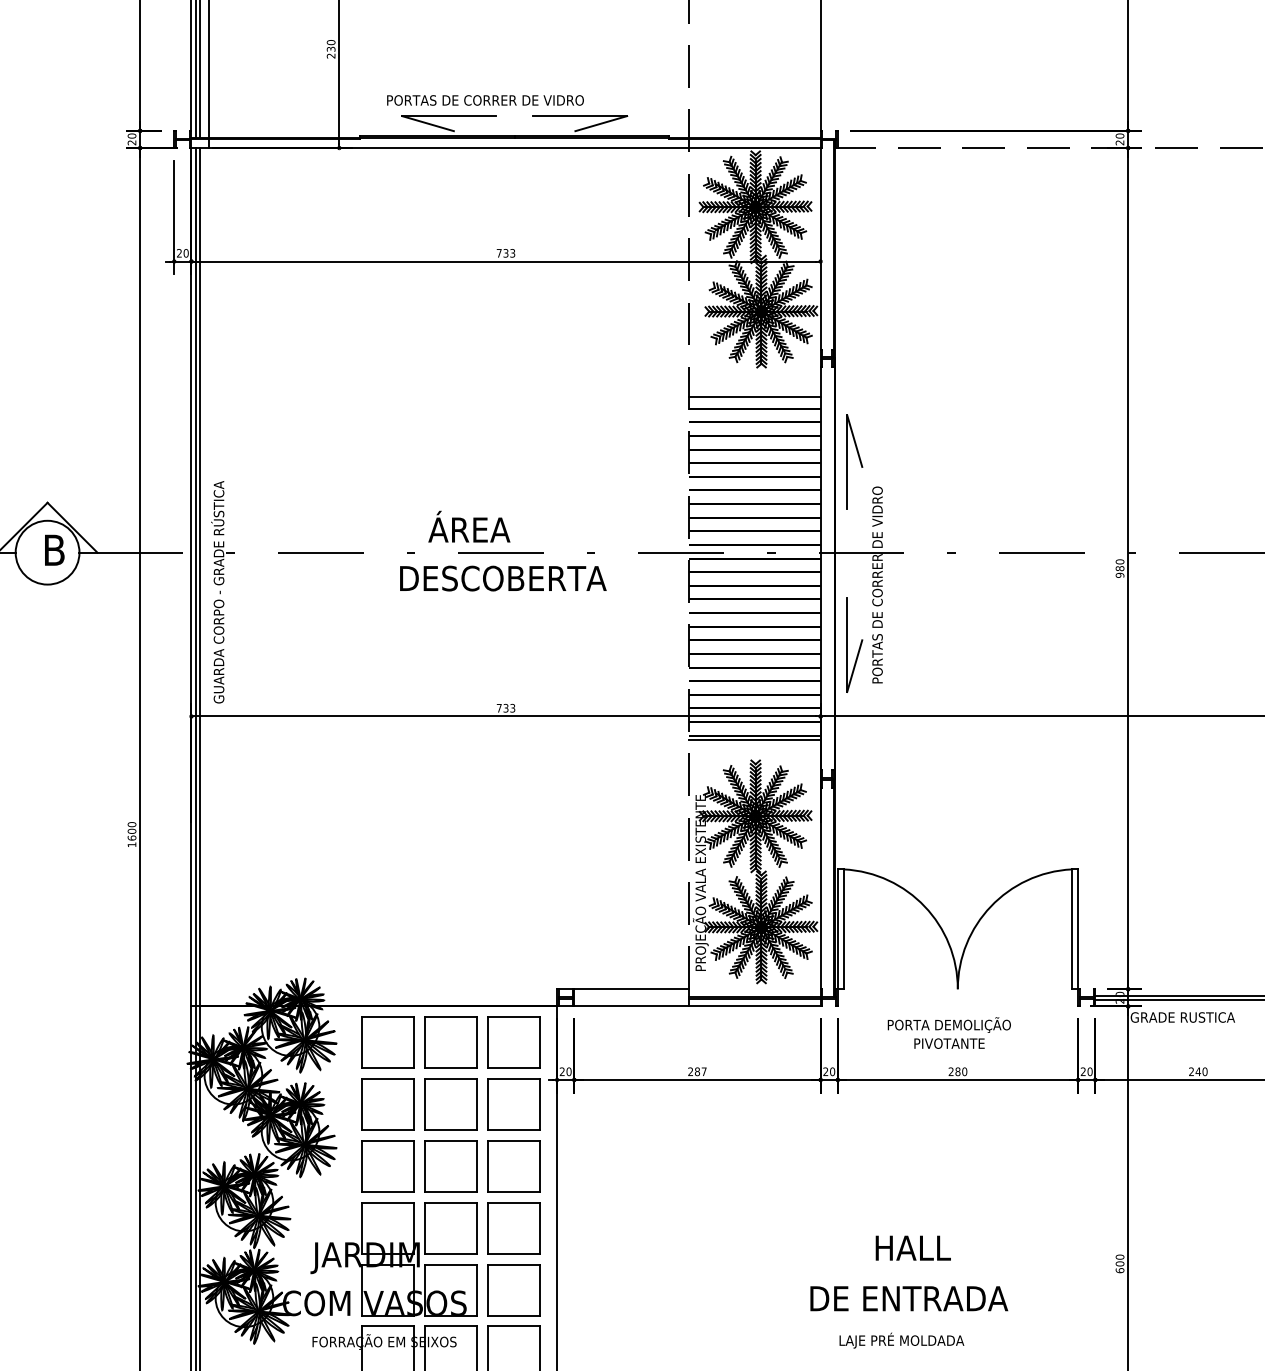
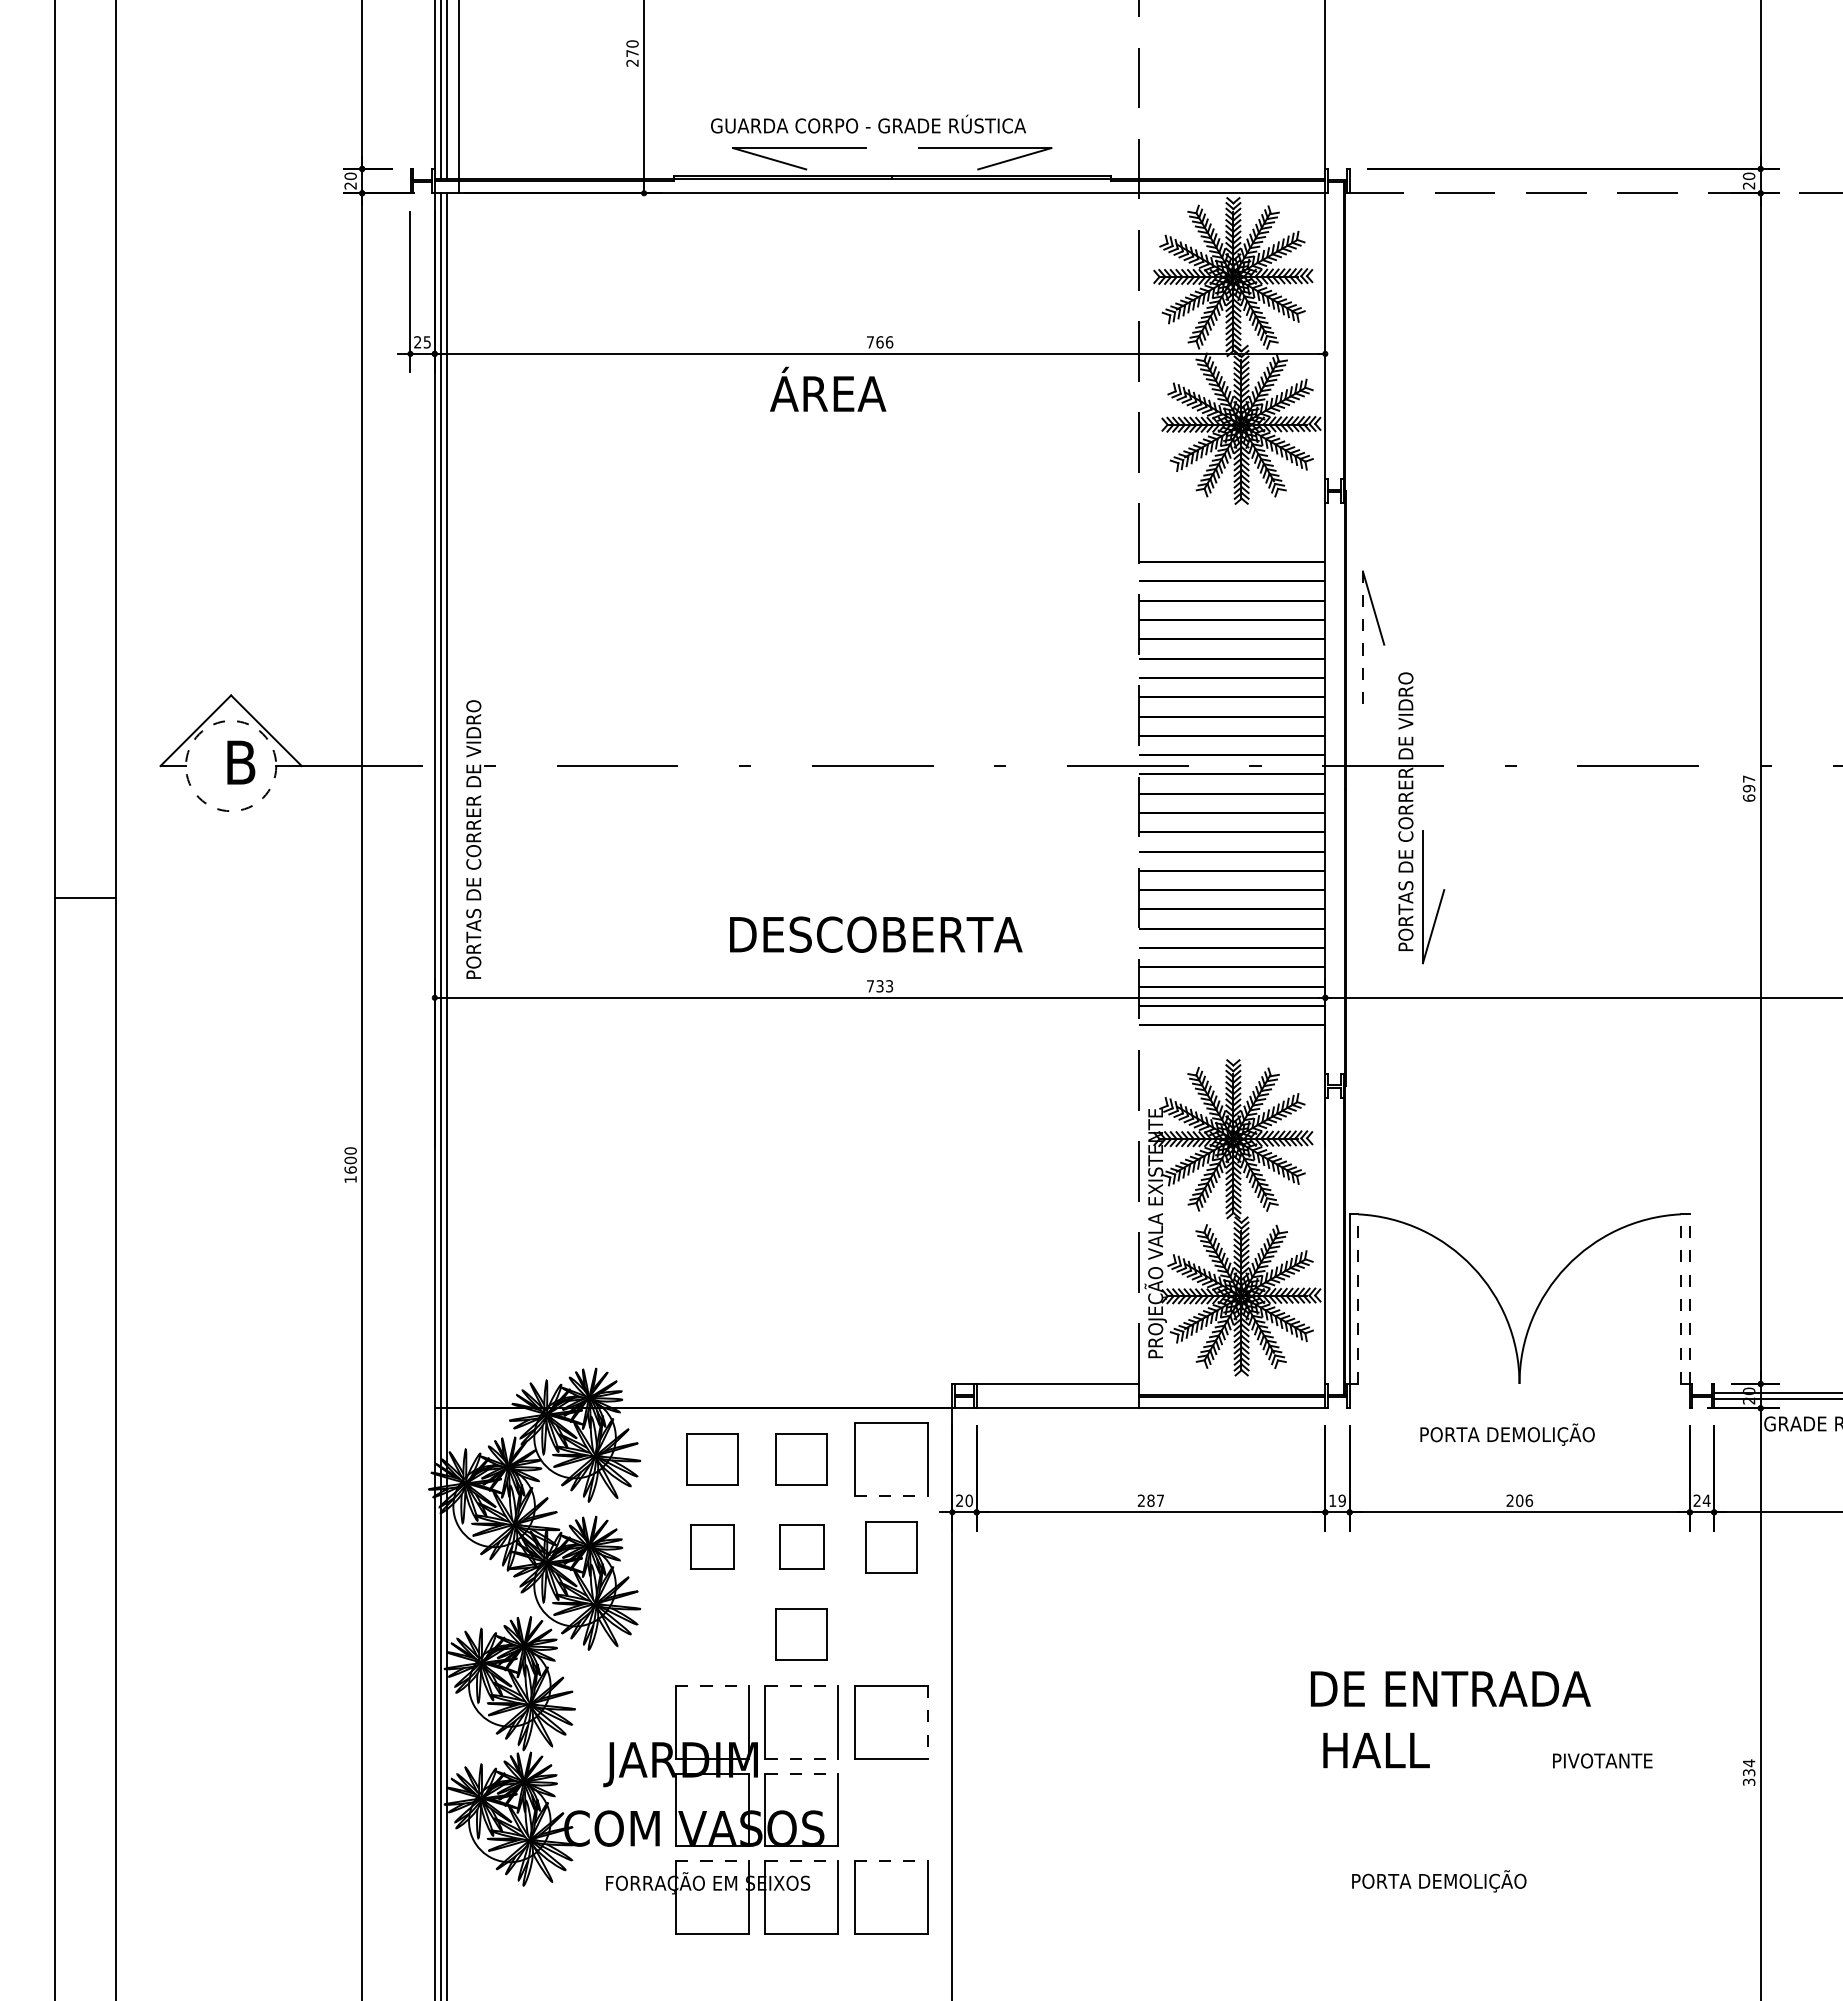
text: (331, 49) -> (632, 53), 230 -> 270
text: (497, 98) -> (868, 123), PORTAS DE CORRER DE VIDRO -> GUARDA CORPO - GRADE RÚSTICA
text: (186, 253) -> (427, 342), 20 -> 25
text: (509, 253) -> (884, 342), 733 -> 766
line: (755, 396) -> (1232, 545), removed
line: (846, 461) -> (1362, 637), solid -> dashed
text: (469, 526) -> (828, 388), moved
circle: (47, 552) -> (231, 765), solid -> dashed
text: (1119, 568) -> (1748, 788), 980 -> 697
text: (503, 578) -> (876, 934), moved
text: (217, 591) -> (471, 821), GUARDA CORPO - GRADE RÚSTICA -> PORTAS DE CORRER DE VIDRO
part: (859, 646) -> (1440, 898), moved
line: (755, 740) -> (1232, 1031), removed
line: (844, 929) -> (1358, 1299), solid -> dashed
line: (1072, 929) -> (1681, 1299), solid -> dashed
line: (1077, 929) -> (1689, 1299), solid -> dashed
part: (387, 1042) -> (712, 1459), size x0.7
part: (450, 1042) -> (801, 1459), size x0.7
text: (949, 1043) -> (1602, 1760), moved
line: (514, 1068) -> (891, 1495), solid -> dashed
text: (829, 1071) -> (1337, 1500), 20 -> 19
text: (961, 1071) -> (1524, 1500), 280 -> 206
text: (1089, 1071) -> (1706, 1500), 20 -> 24
part: (387, 1104) -> (712, 1547), size x0.6
part: (450, 1104) -> (801, 1547), size x0.6
part: (514, 1104) -> (891, 1547), size x0.7
part: (387, 1166) -> (712, 1634), removed
part: (450, 1166) -> (801, 1634), size x0.7
part: (514, 1166) -> (891, 1634), removed
line: (388, 1202) -> (713, 1685), solid -> dashed
line: (451, 1202) -> (802, 1685), solid -> dashed
line: (539, 1228) -> (927, 1722), solid -> dashed
text: (913, 1248) -> (1376, 1750), moved
line: (451, 1253) -> (802, 1758), solid -> dashed
text: (1119, 1263) -> (1748, 1772), 600 -> 334
line: (451, 1264) -> (802, 1773), solid -> dashed
part: (514, 1289) -> (891, 1809), removed
text: (909, 1298) -> (1450, 1688), moved
line: (388, 1326) -> (713, 1861), solid -> dashed
line: (451, 1326) -> (802, 1861), solid -> dashed
line: (514, 1326) -> (891, 1861), solid -> dashed
text: (902, 1340) -> (1441, 1881), LAJE PRÉ MOLDADA -> PORTA DEMOLIÇÃO

